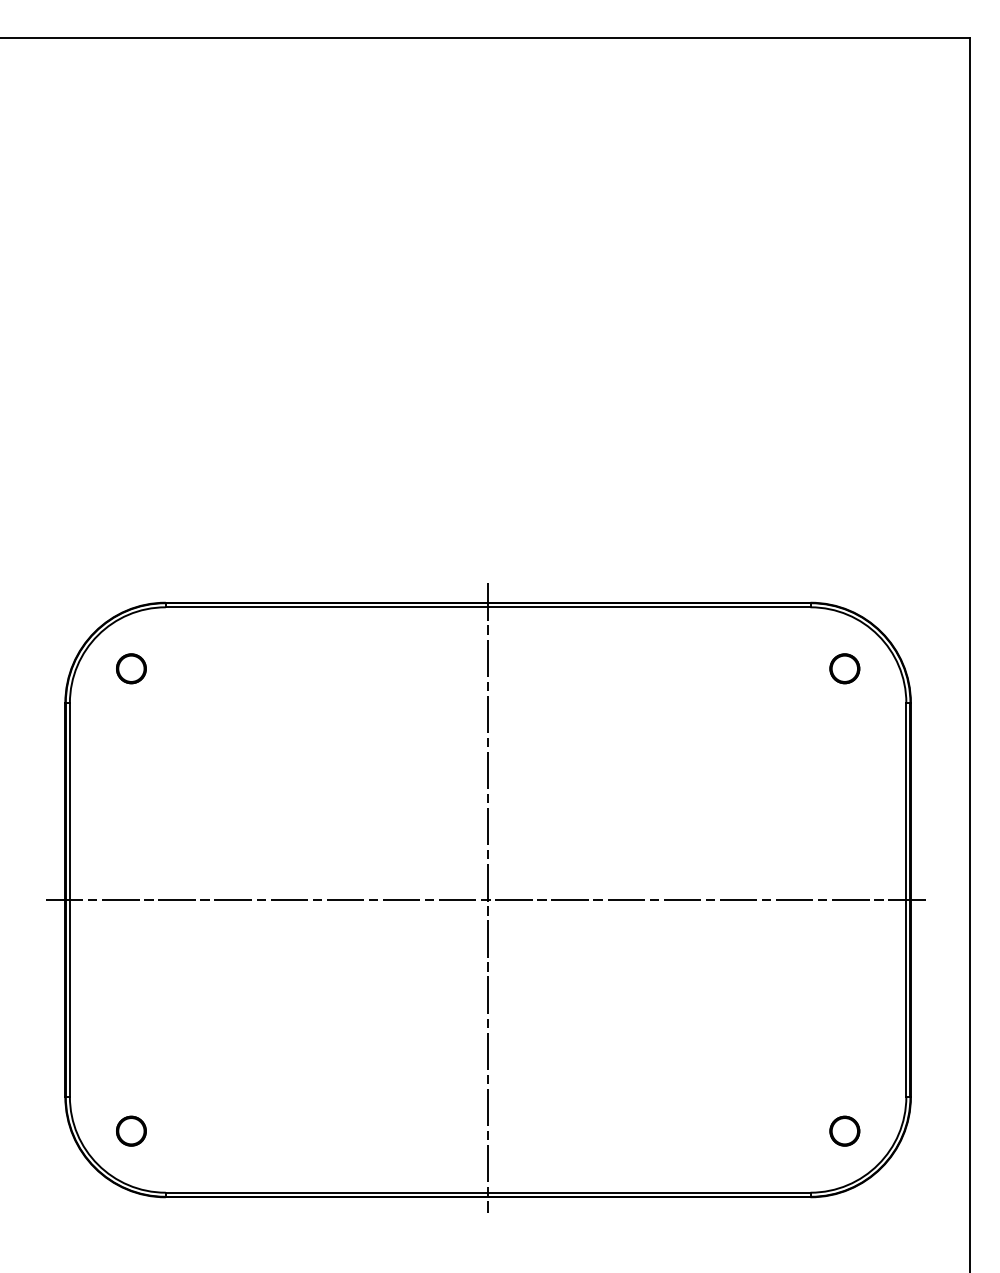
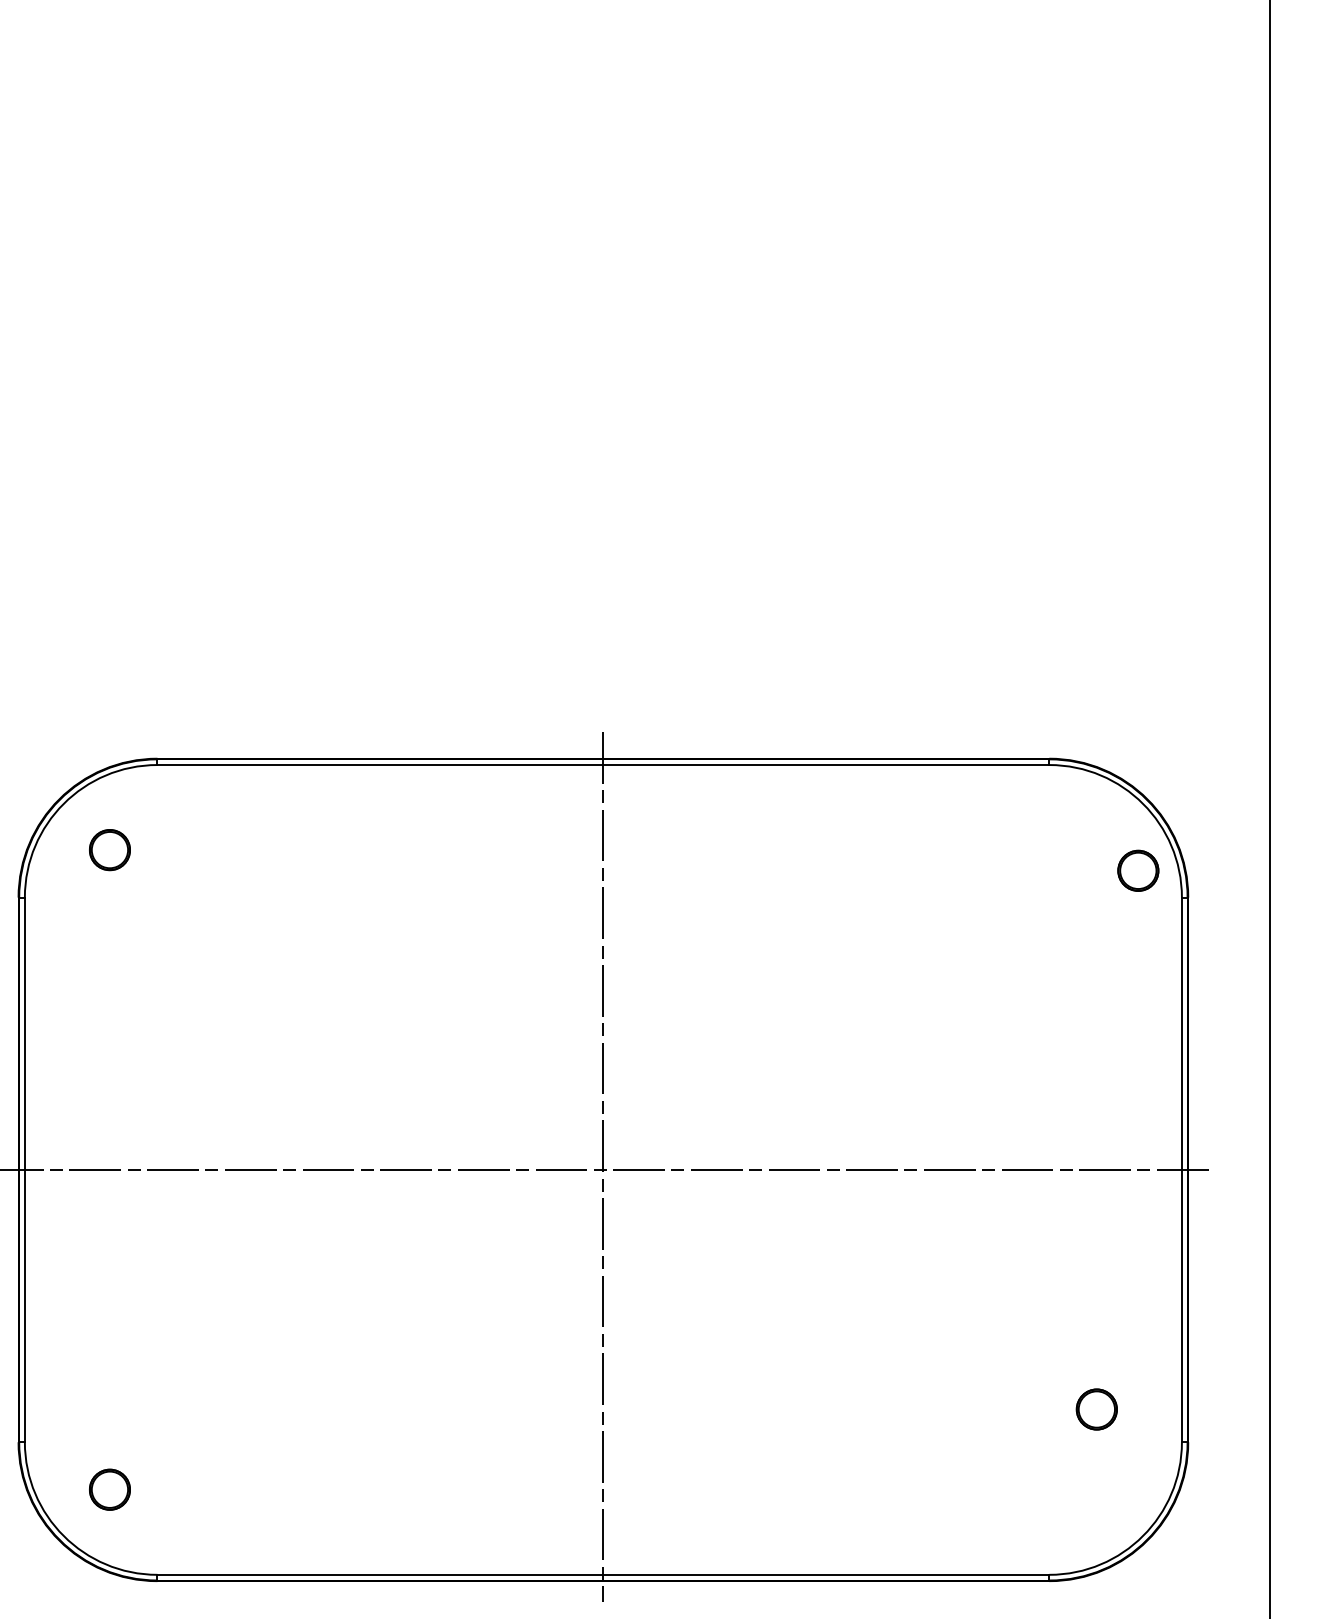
circle: (844, 668) -> (1137, 870), moved
part: (844, 1130) -> (1096, 1408), moved

